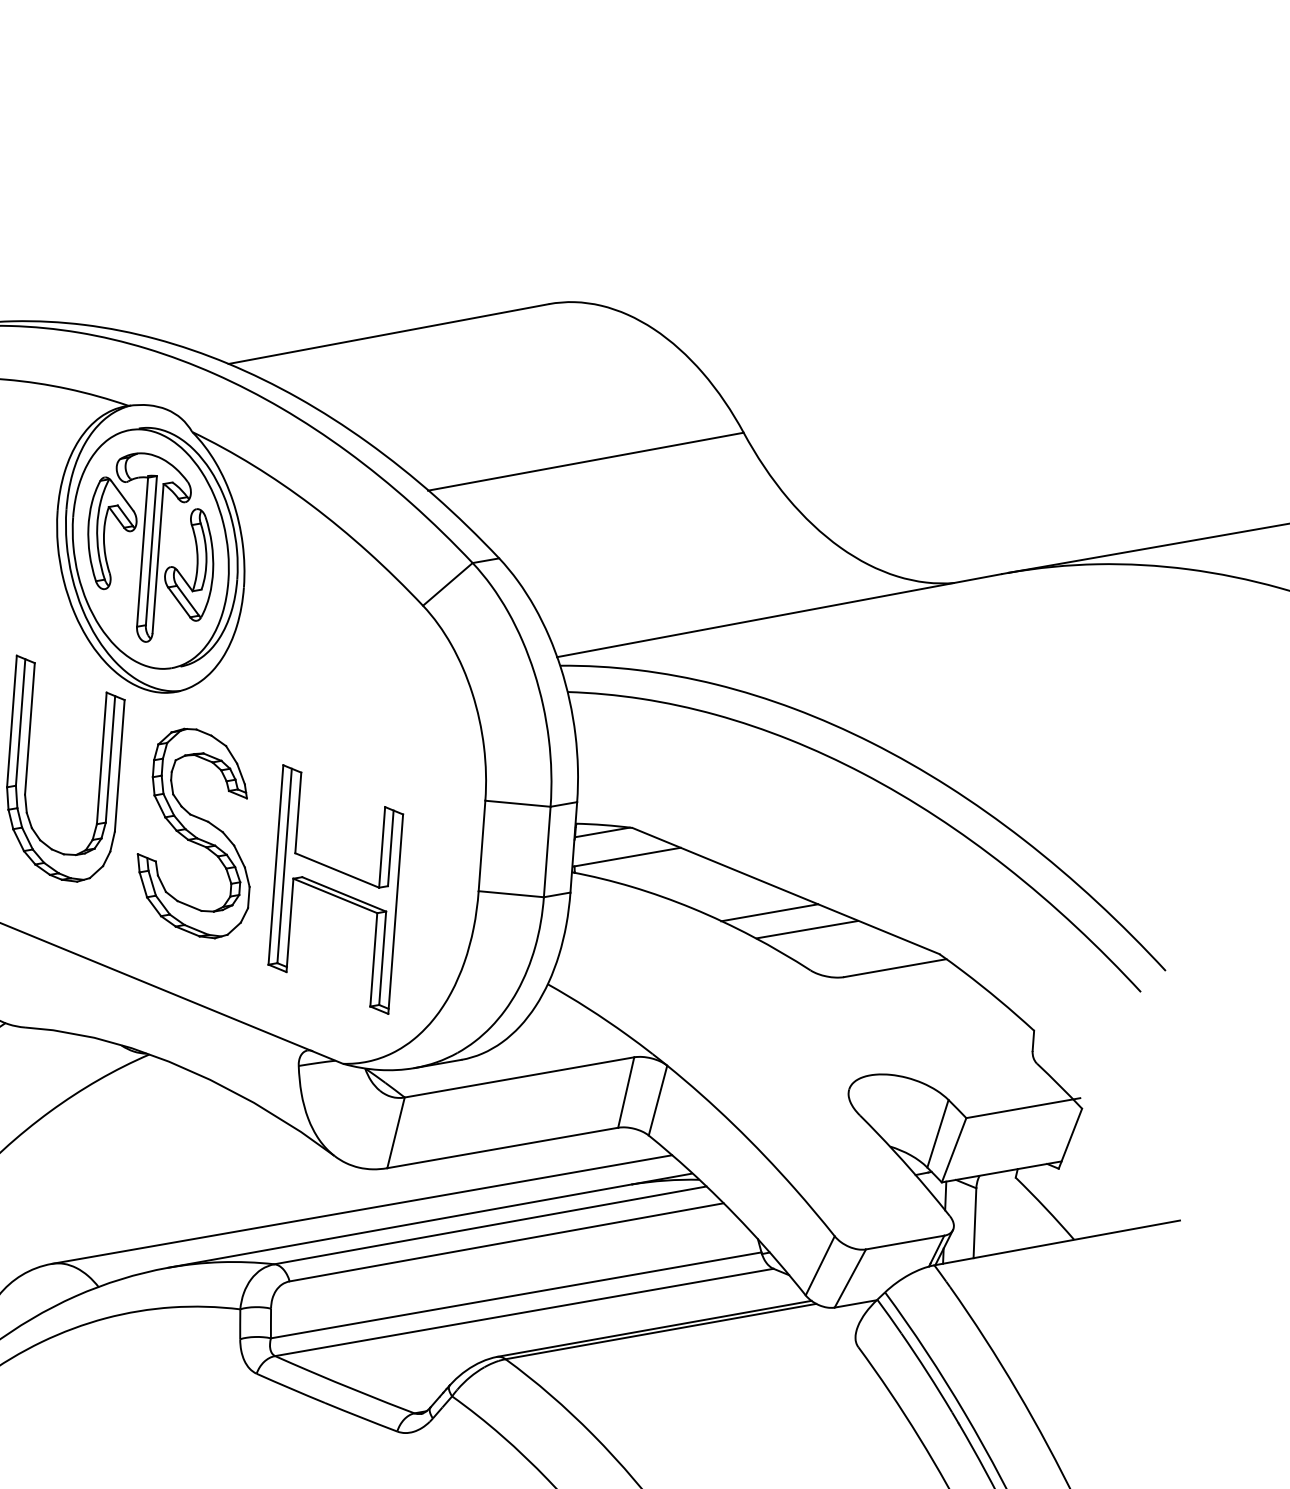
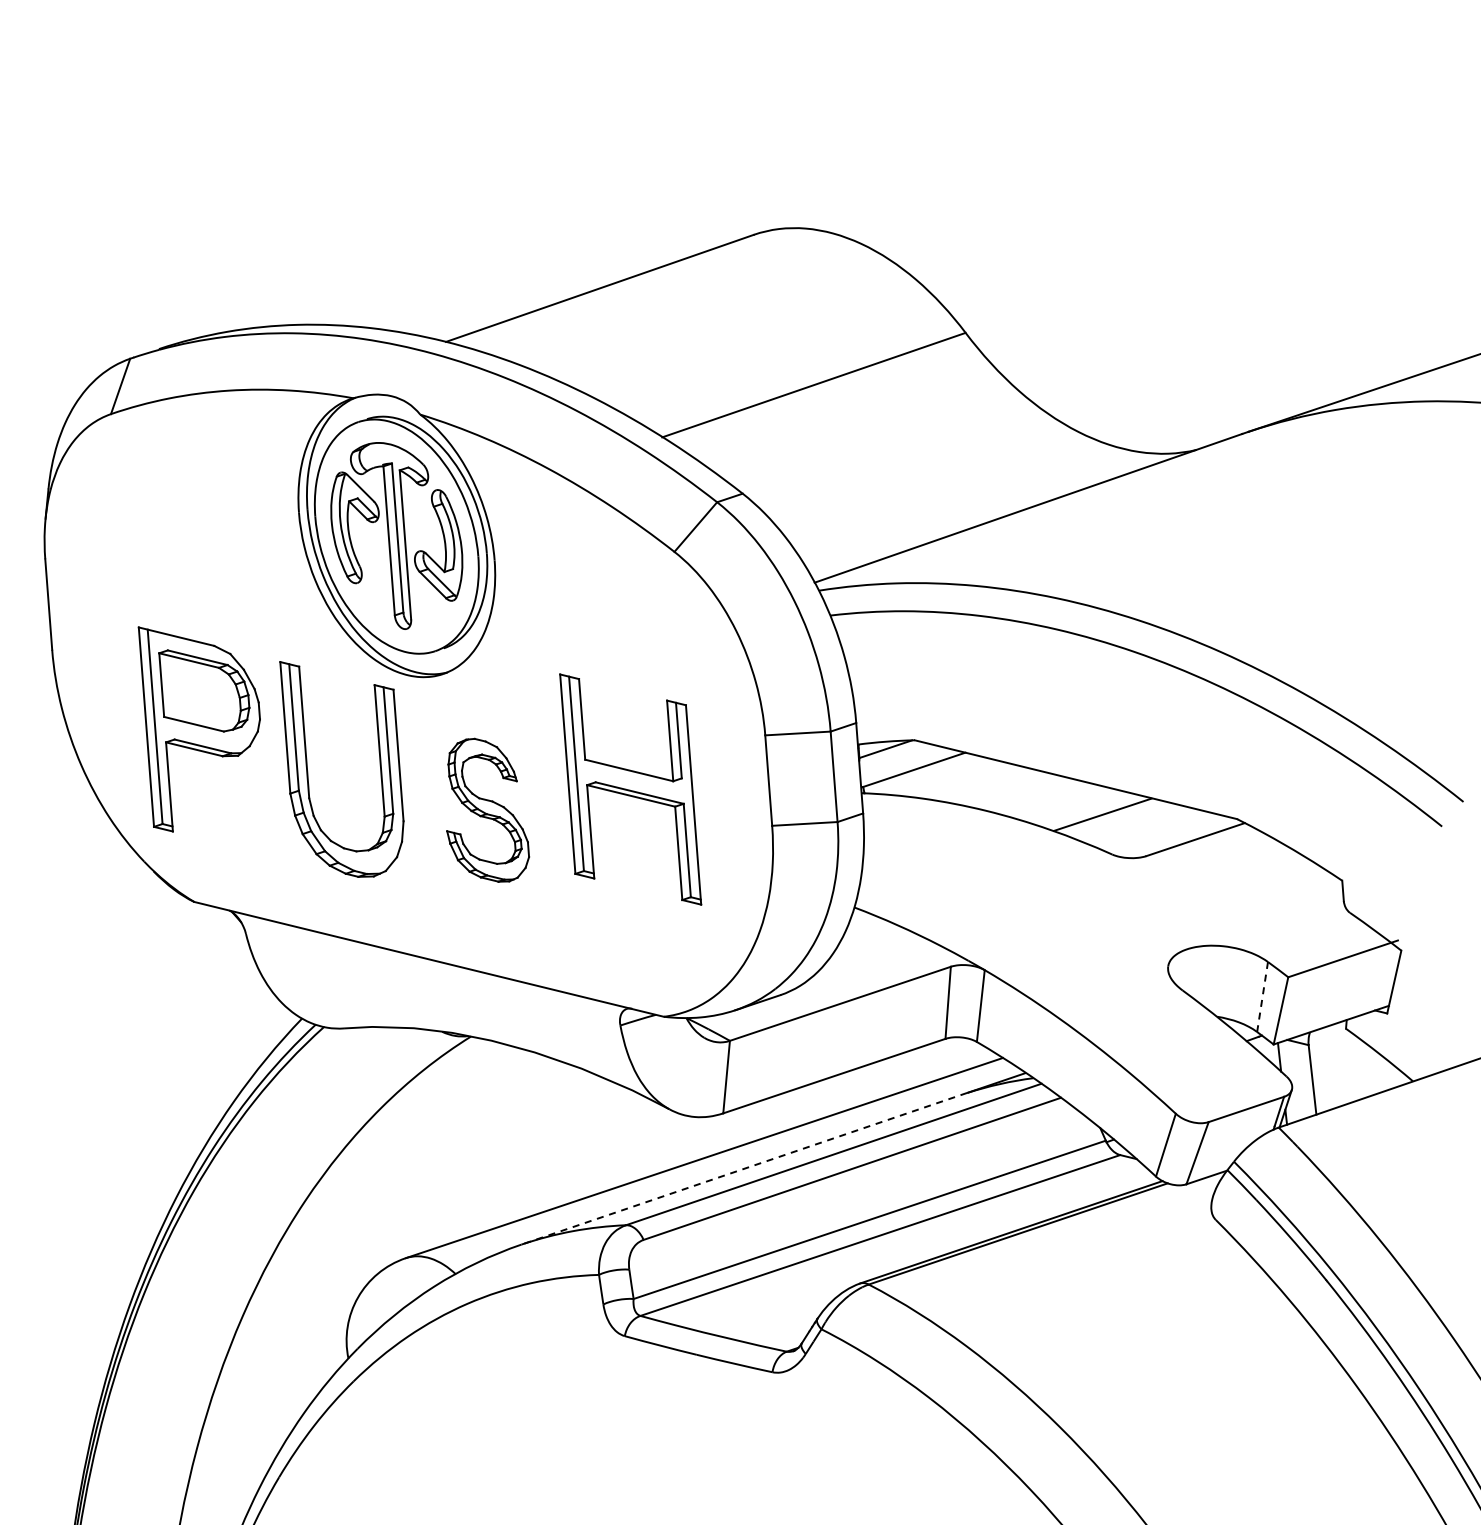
part: (199, 833) -> (487, 810), size x0.7
part: (335, 889) -> (630, 789), moved
line: (769, 912) -> (1062, 803), removed
line: (937, 1134) -> (1262, 997), solid -> dashed
line: (399, 1225) -> (743, 1168), solid -> dashed

